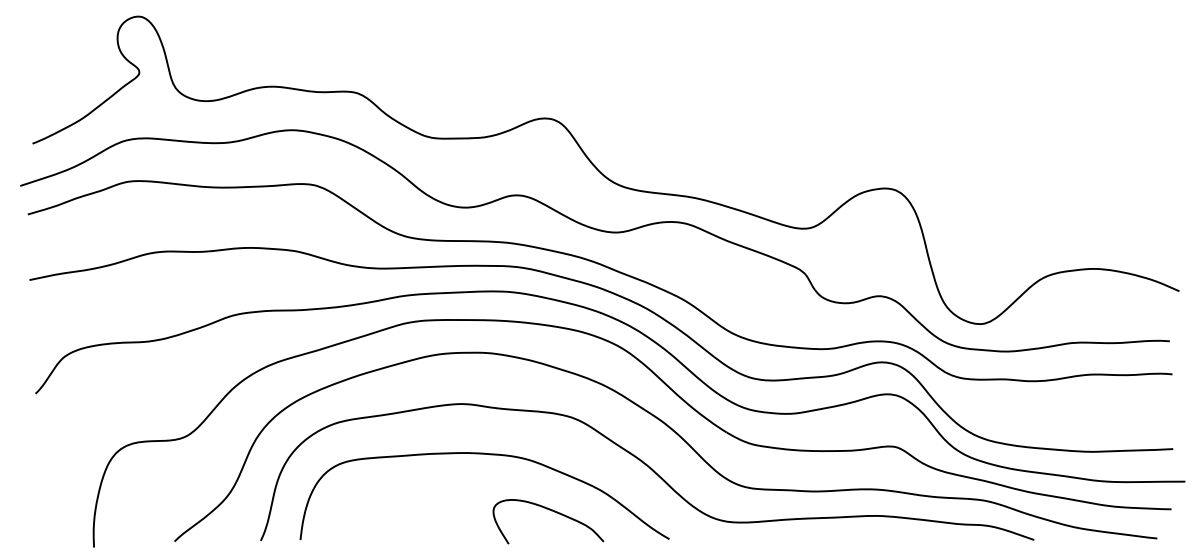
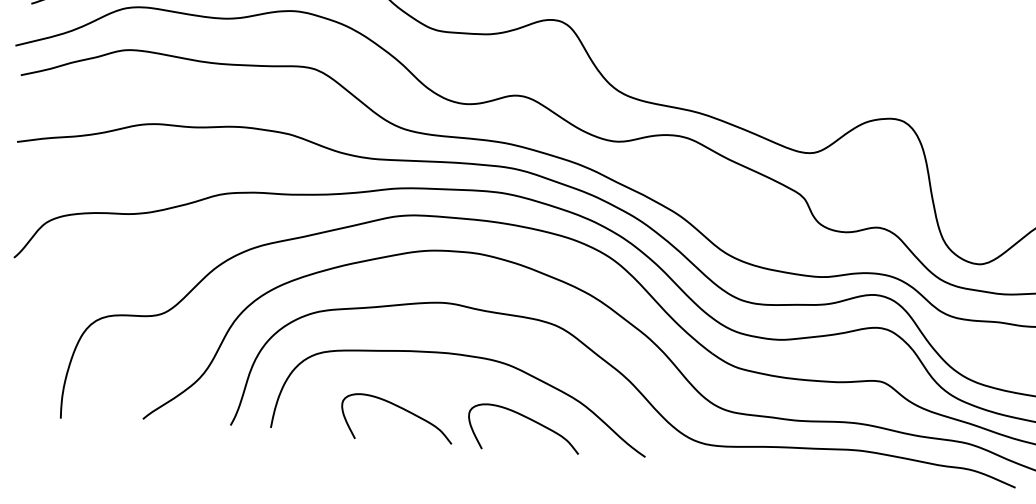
curve: (426, 511) -> (401, 409), added

